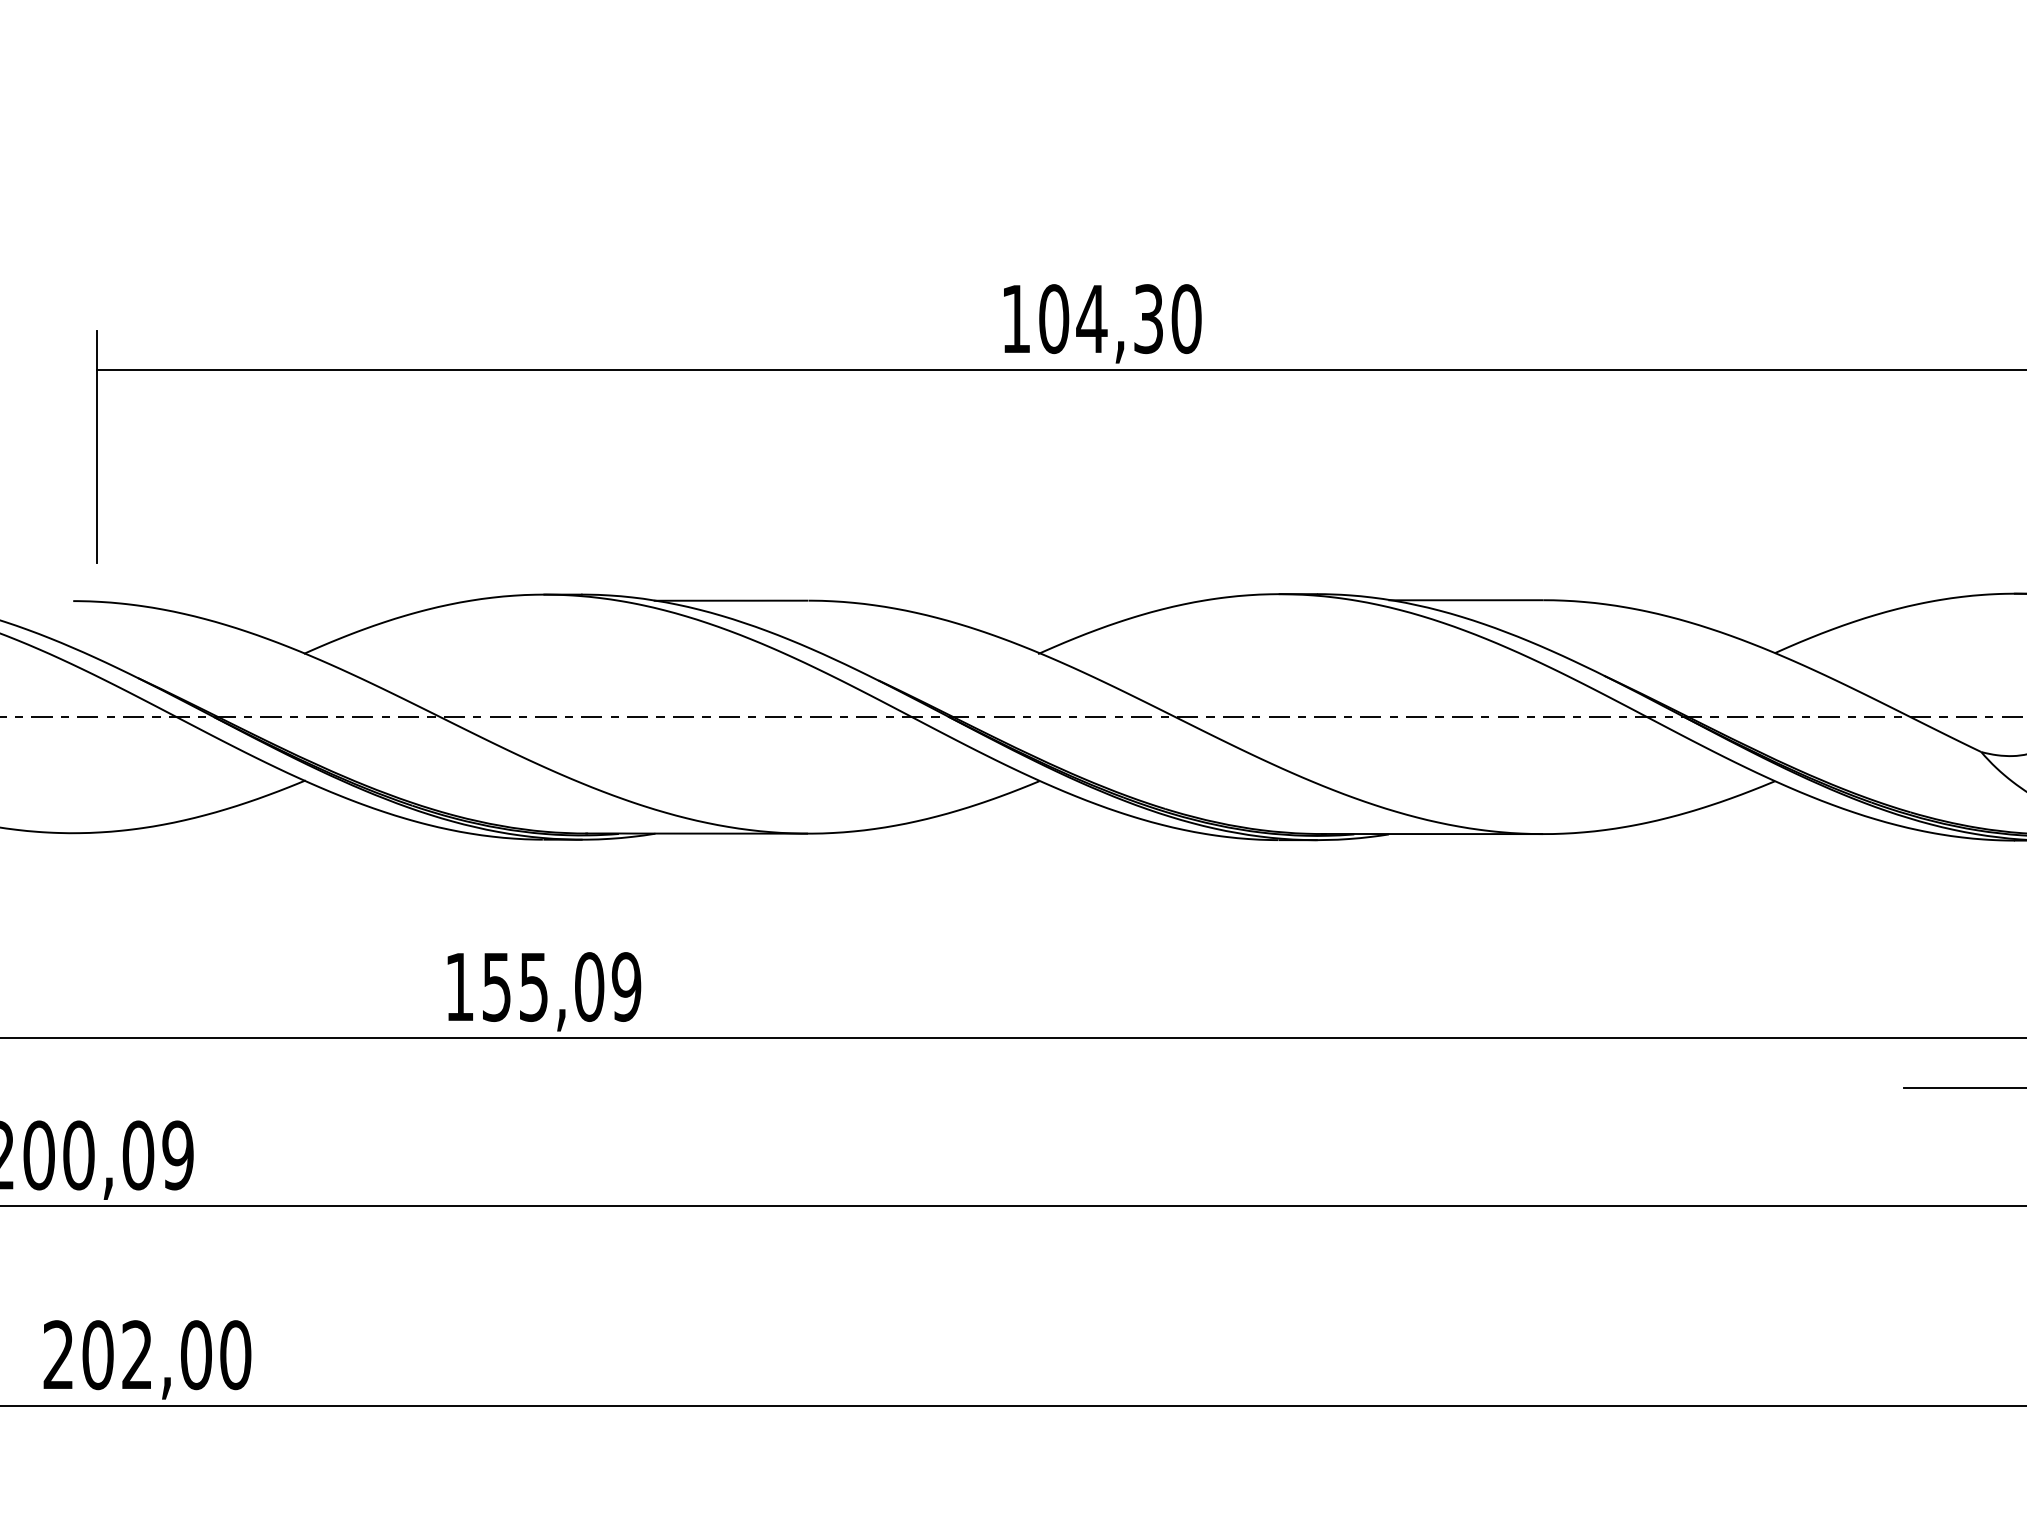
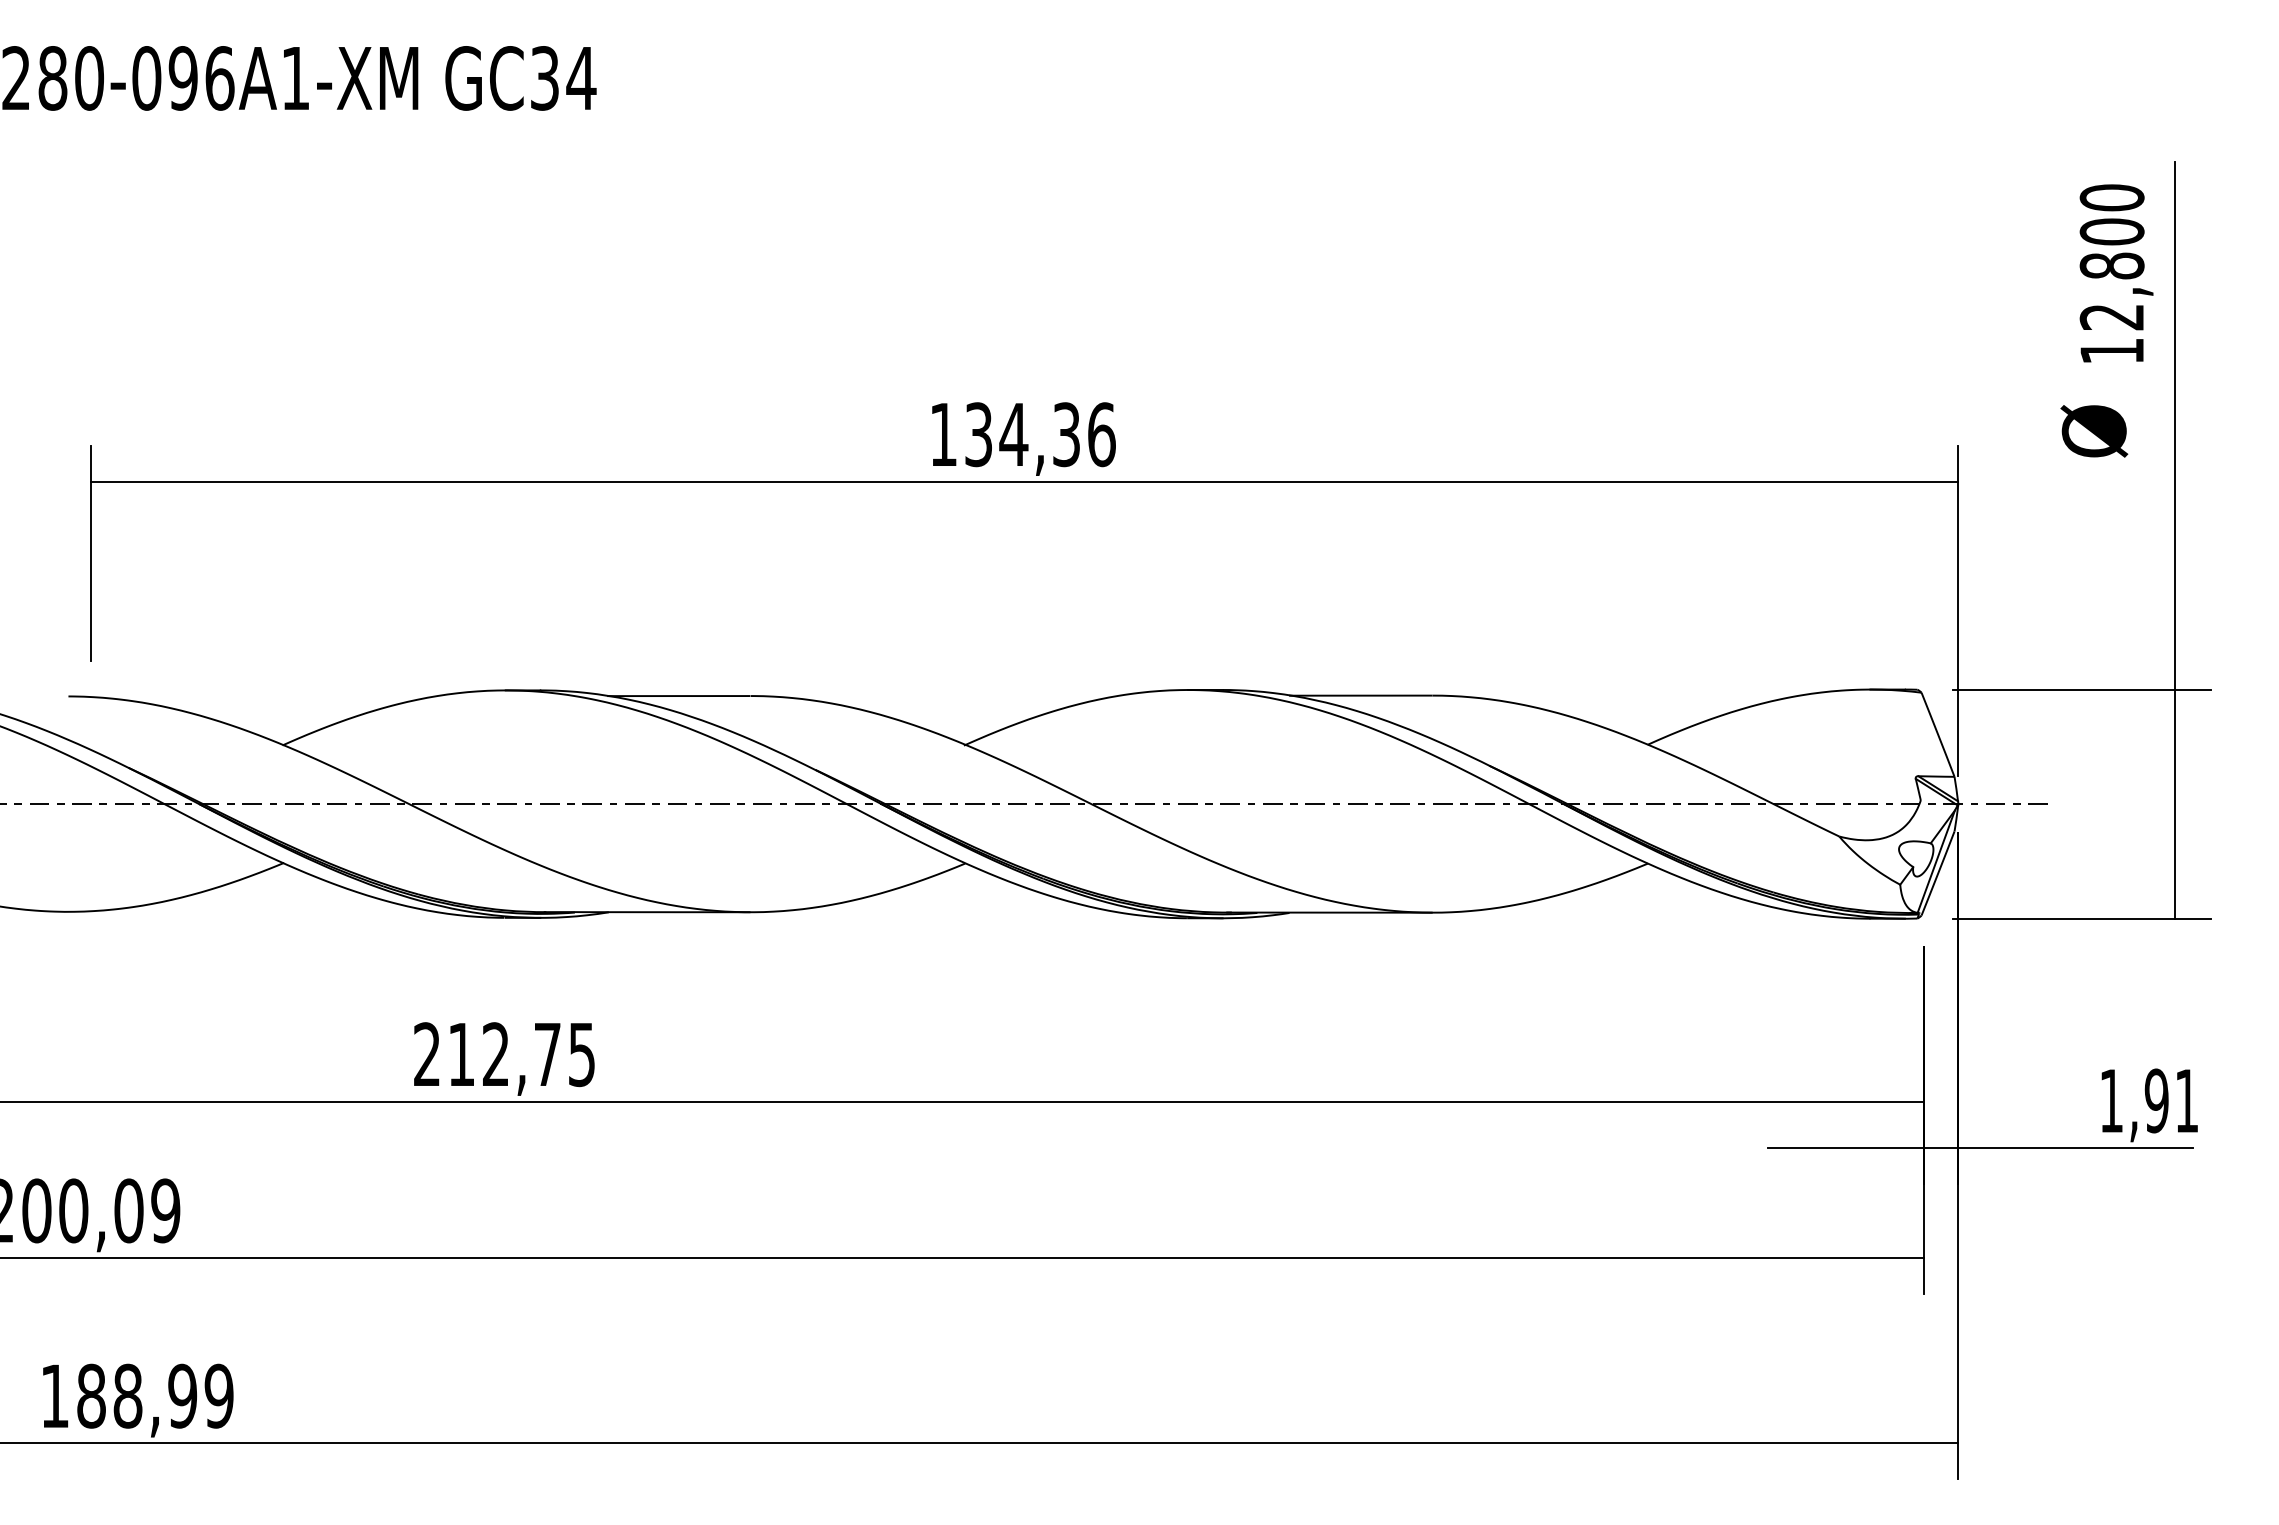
text: (1120, 318) -> (1040, 434), 104,30 -> 134,36
text: (543, 986) -> (504, 1054), 155,09 -> 212,75
text: (147, 1354) -> (137, 1395), 202,00 -> 188,99

